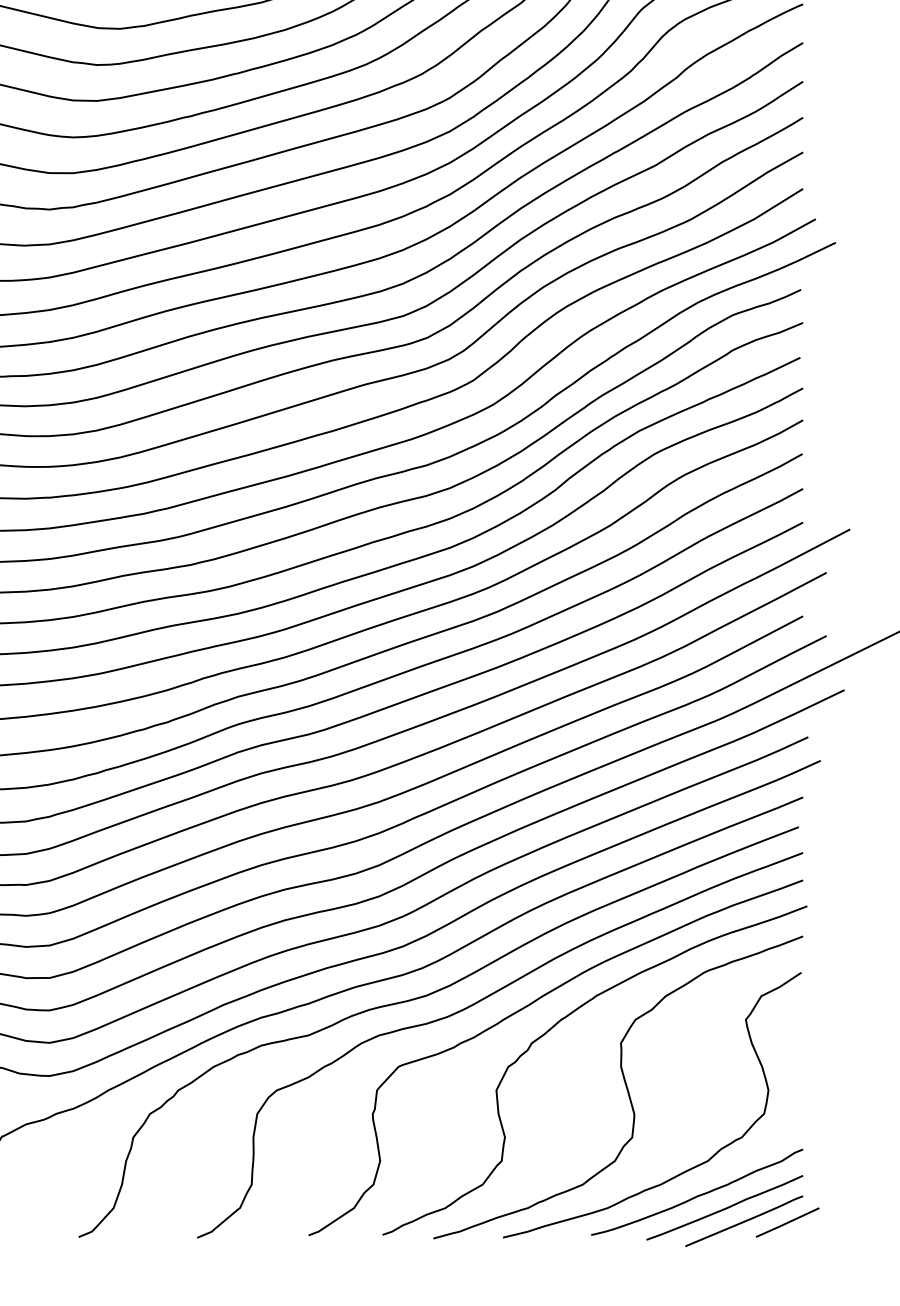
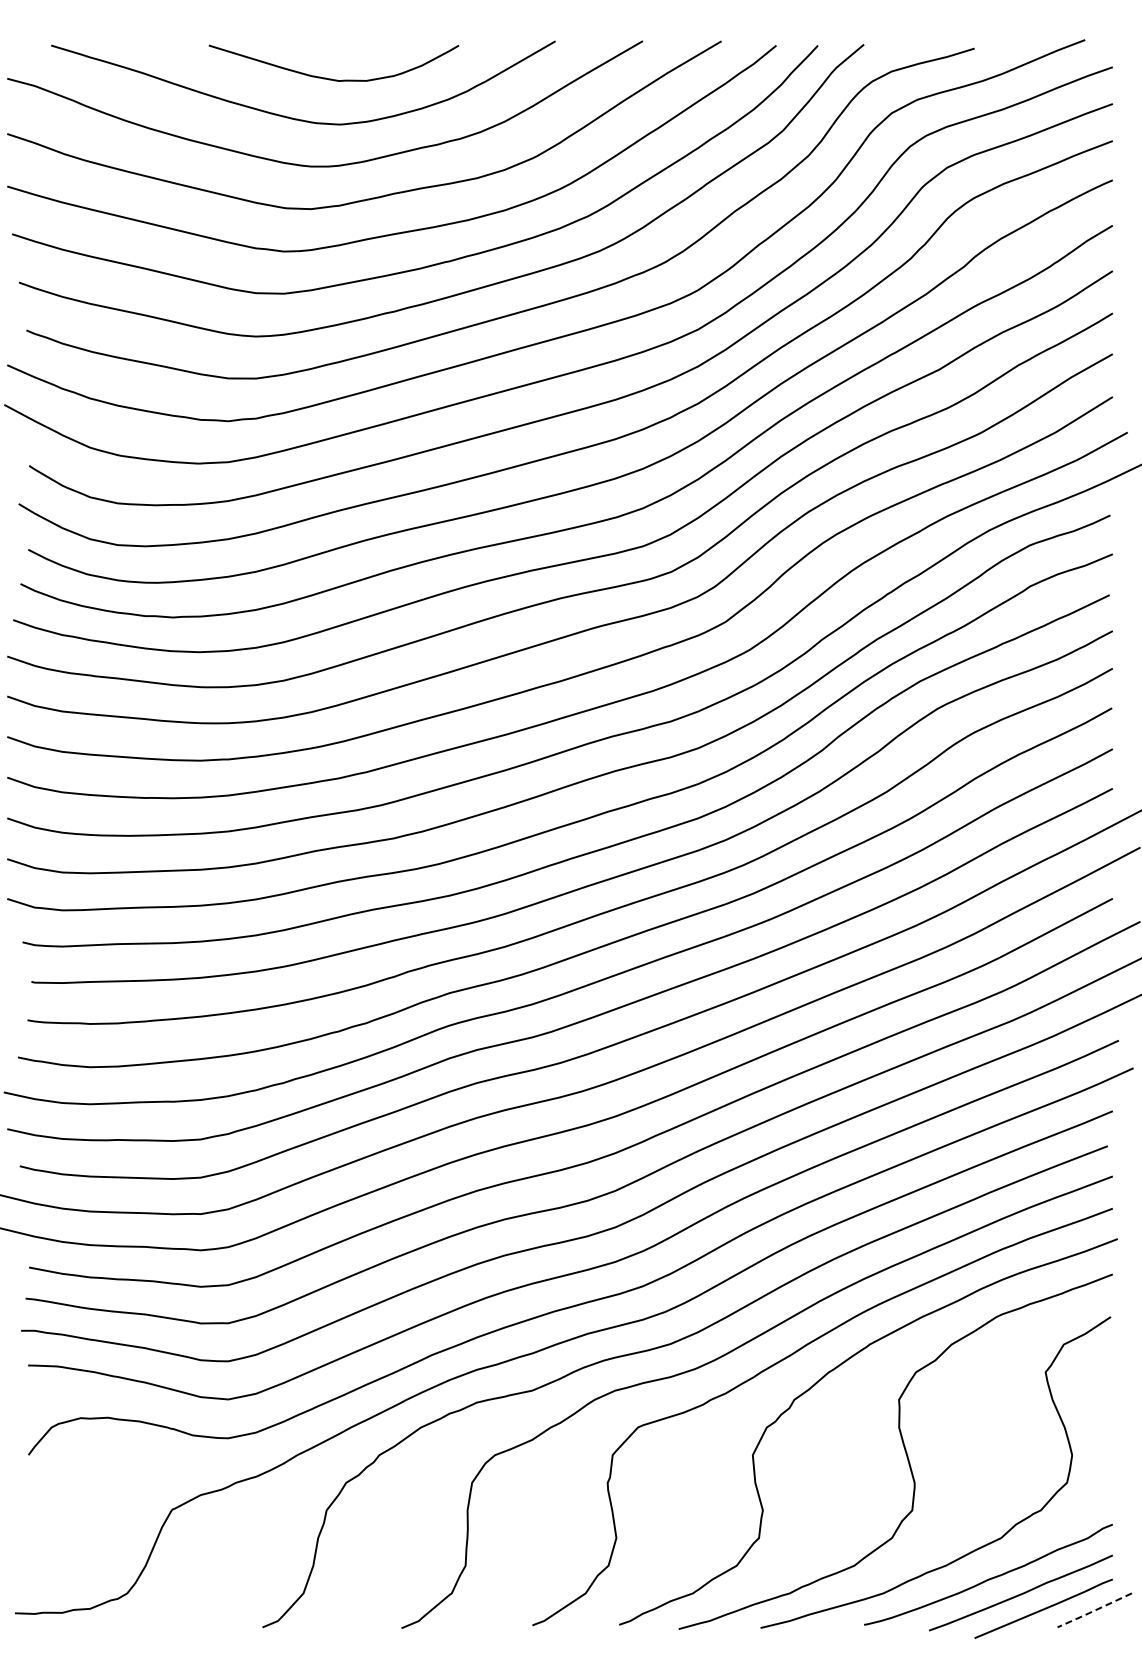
line: (787, 1222) -> (1094, 1610), solid -> dashed

